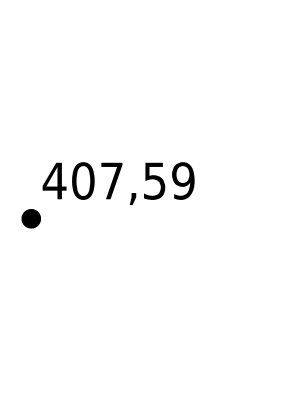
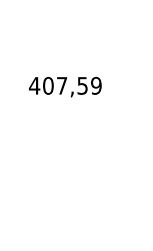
part: (29, 217) -> (22, 103), removed

